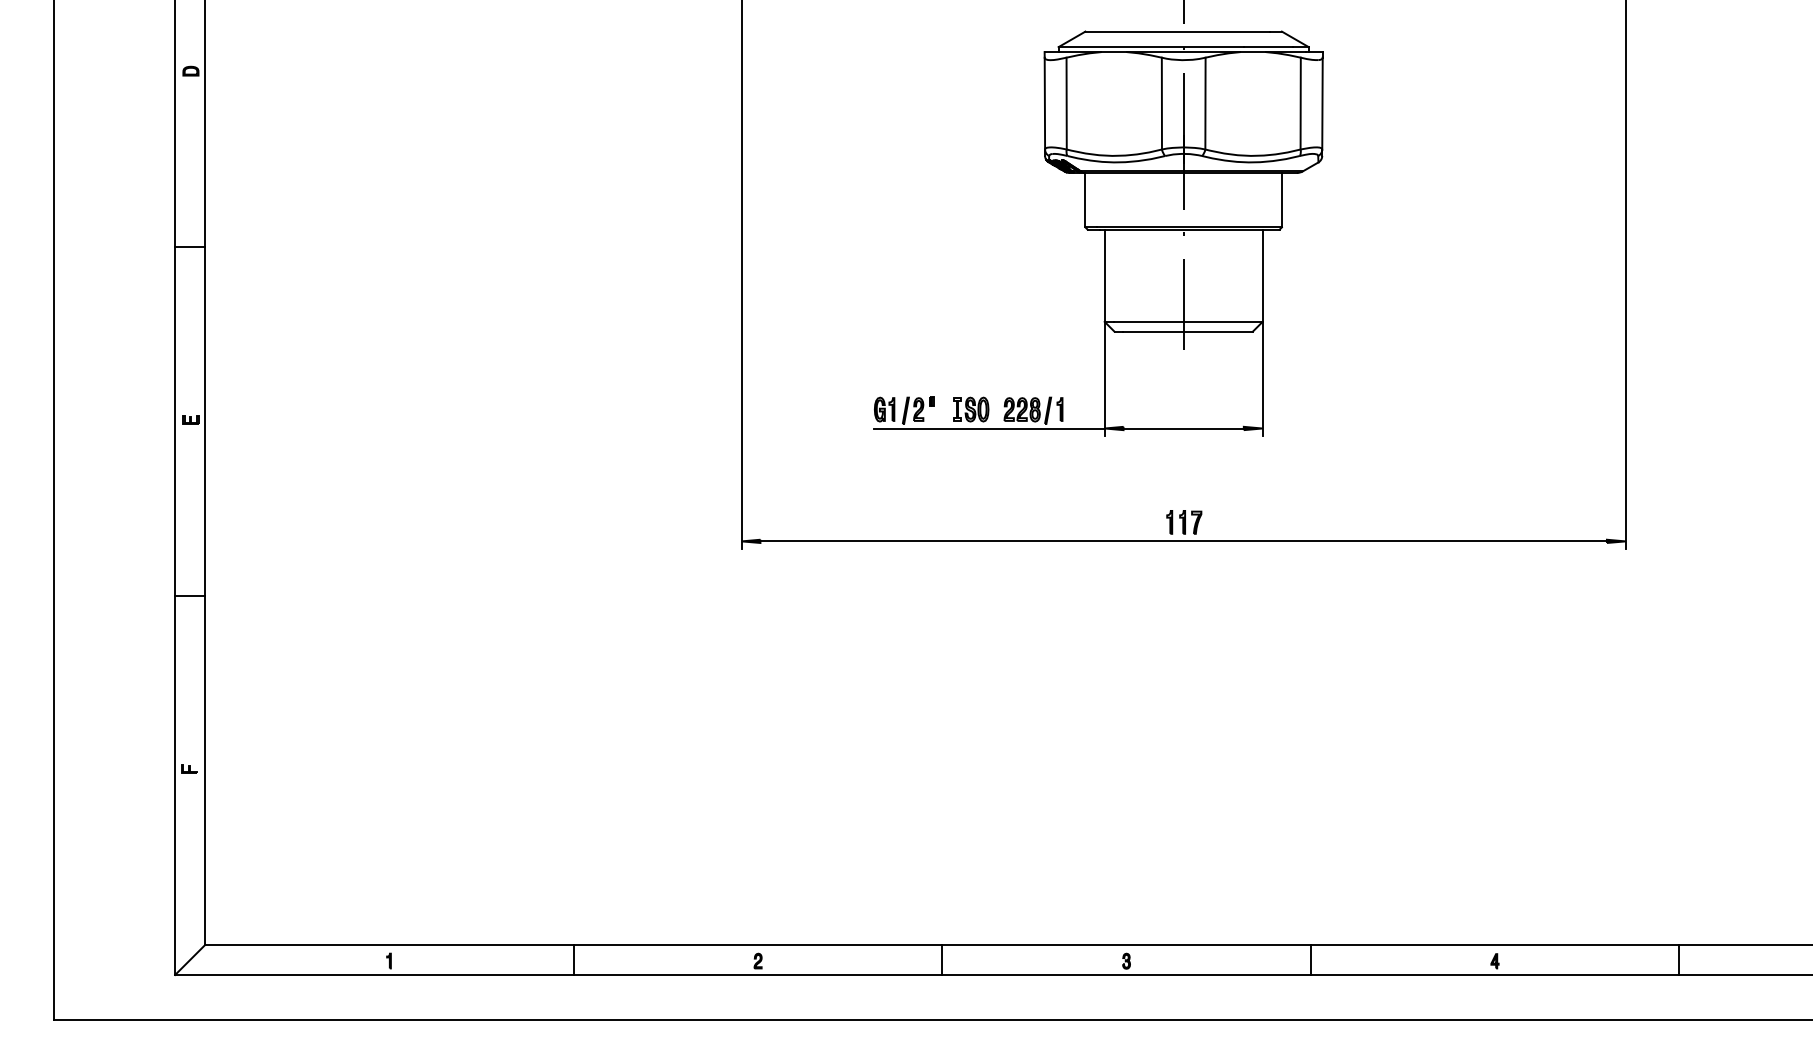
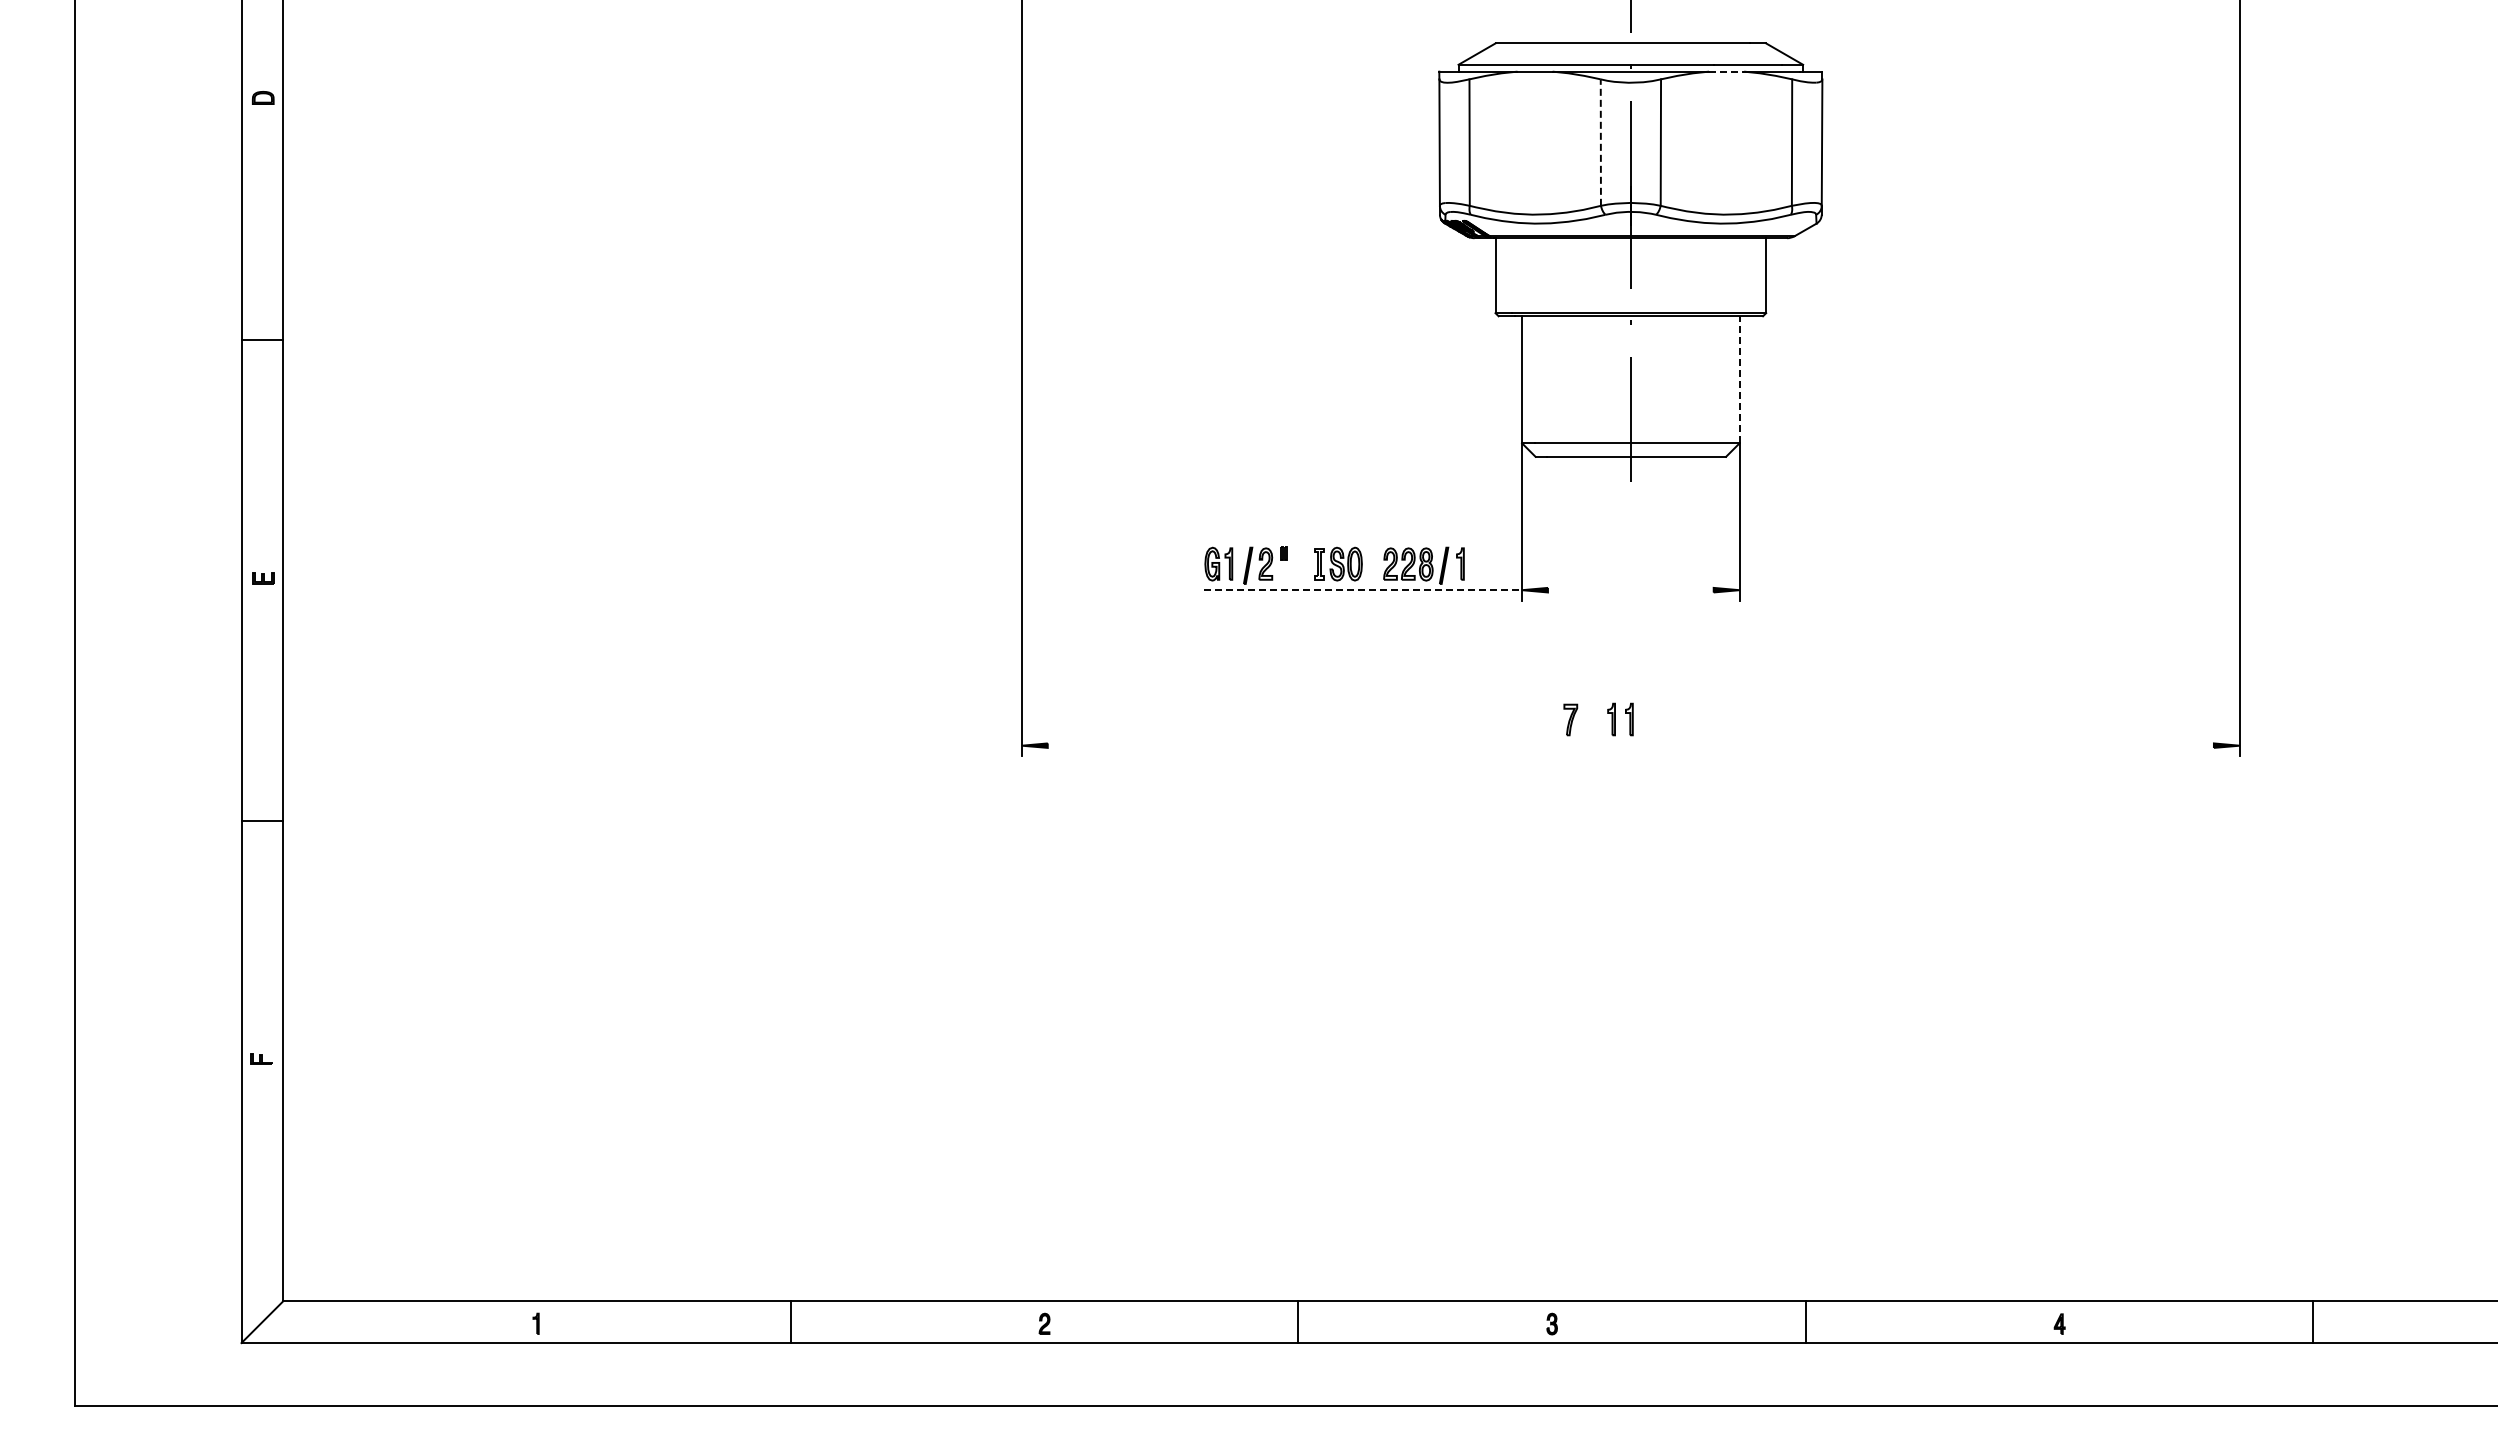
line: (1253, 51) -> (1726, 71), solid -> dashed
line: (1161, 103) -> (1600, 142), solid -> dashed
line: (1262, 275) -> (1739, 379), solid -> dashed
line: (989, 428) -> (1363, 590), solid -> dashed
line: (1183, 428) -> (1630, 590), removed
part: (1196, 522) -> (1570, 719), moved
line: (1183, 541) -> (1630, 745), removed

